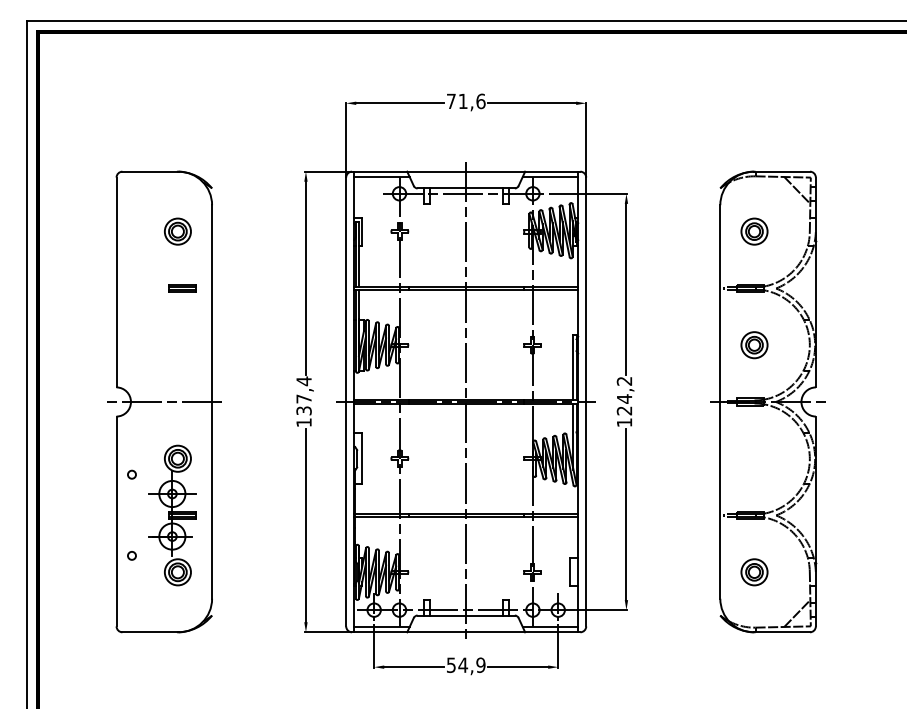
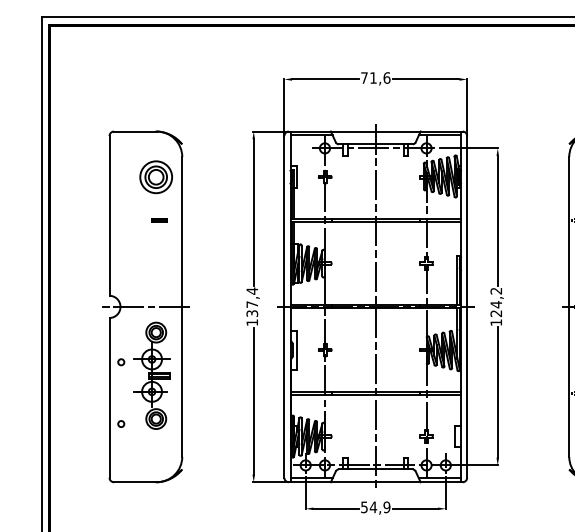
part: (177, 231) -> (155, 177), size x1.6
part: (182, 288) -> (159, 220), size x0.7
part: (172, 515) -> (152, 375), moved

